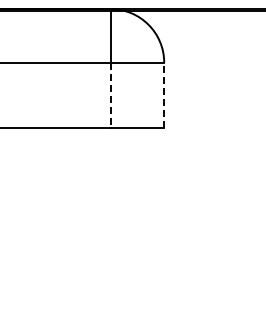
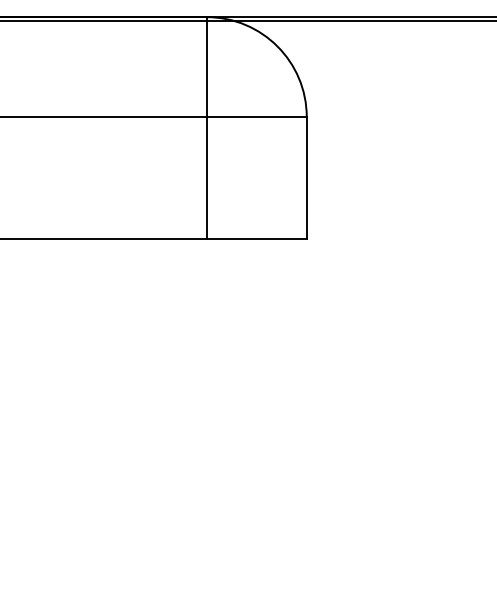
line: (110, 95) -> (206, 178), dashed -> solid
line: (164, 95) -> (307, 178), dashed -> solid

